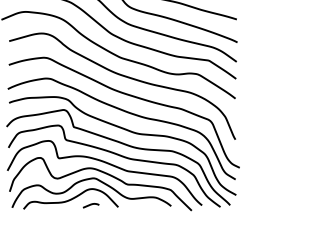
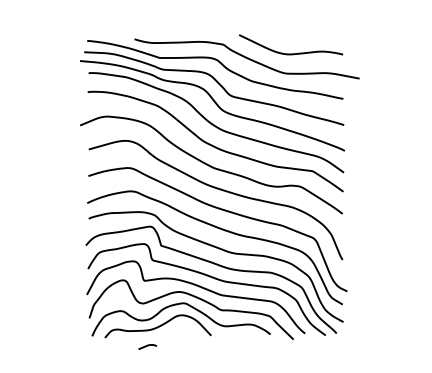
curve: (90, 205) -> (147, 346), moved

